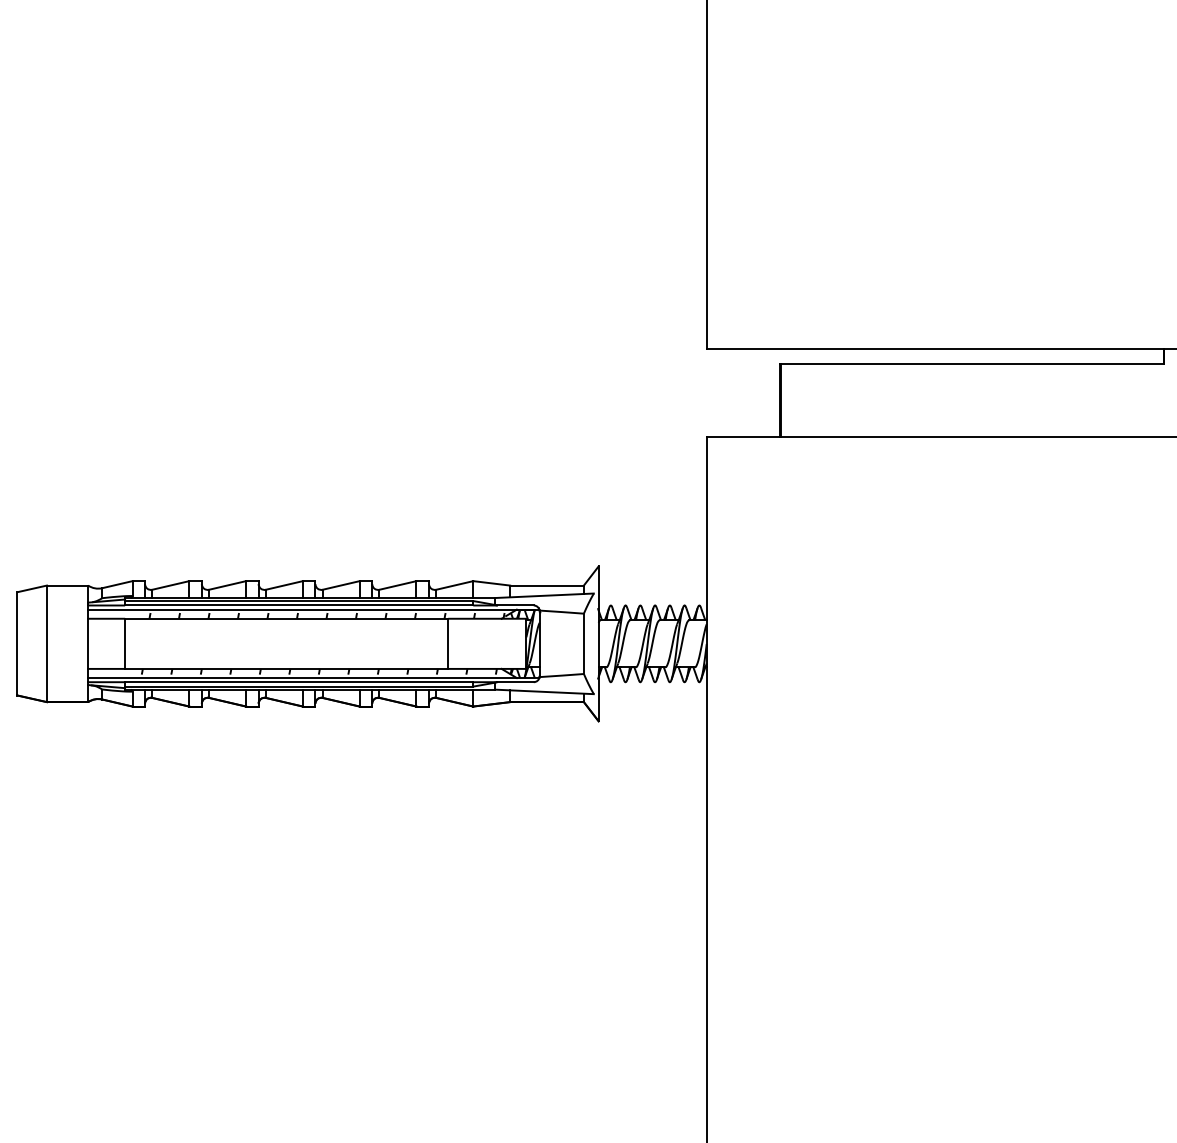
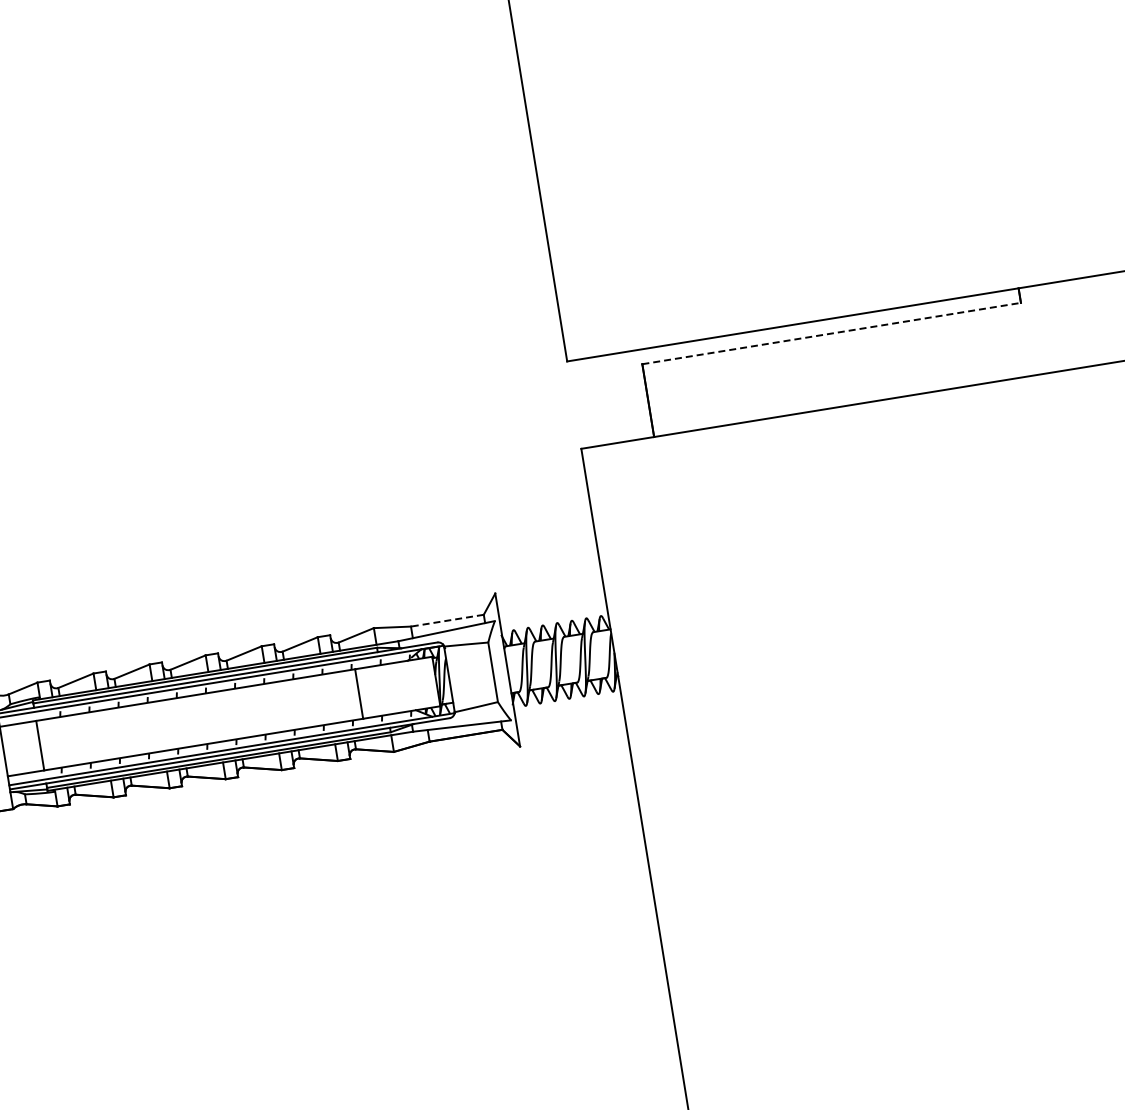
line: (972, 363) -> (831, 333), solid -> dashed
line: (547, 585) -> (447, 620), solid -> dashed

